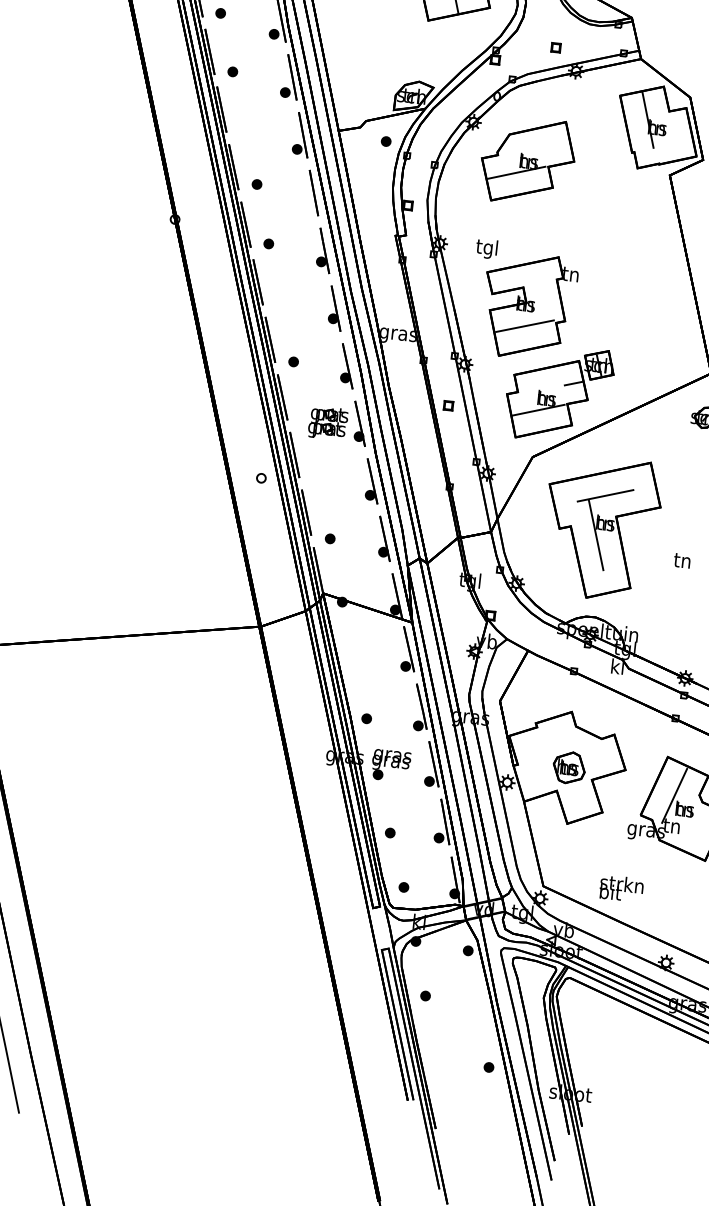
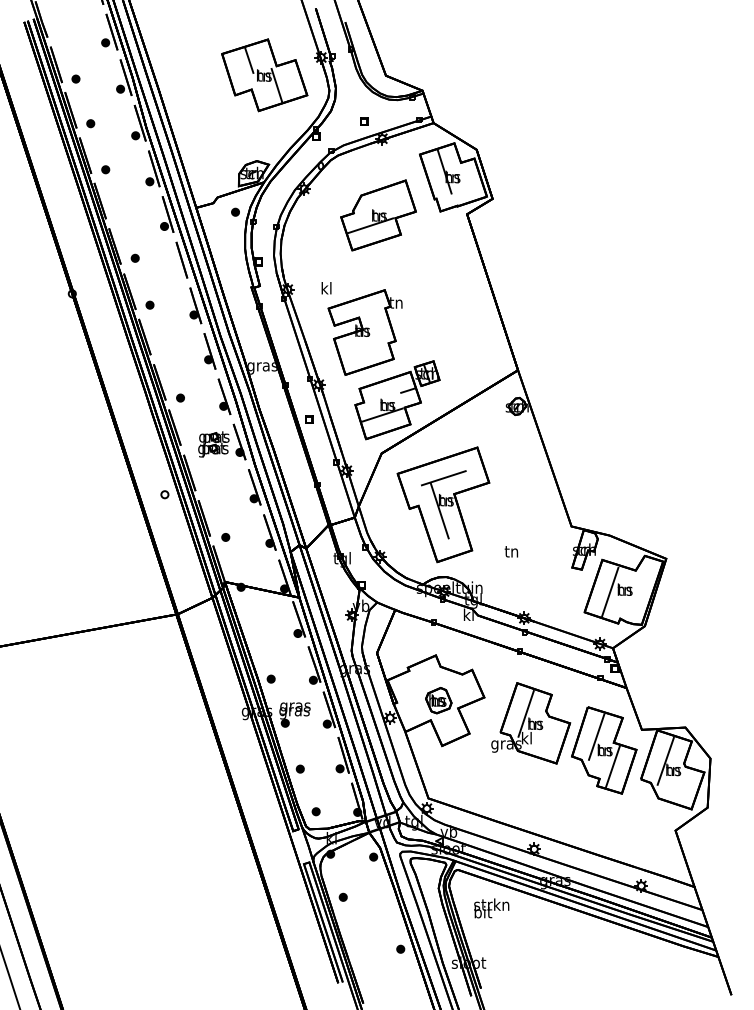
part: (527, 161) -> (378, 215), moved
text: (486, 248) -> (325, 289), tgl -> kl
line: (524, 325) -> (363, 348), removed
text: (682, 560) -> (511, 551), moved
text: (671, 826) -> (526, 738), tn -> kl
text: (621, 888) -> (491, 908), moved

